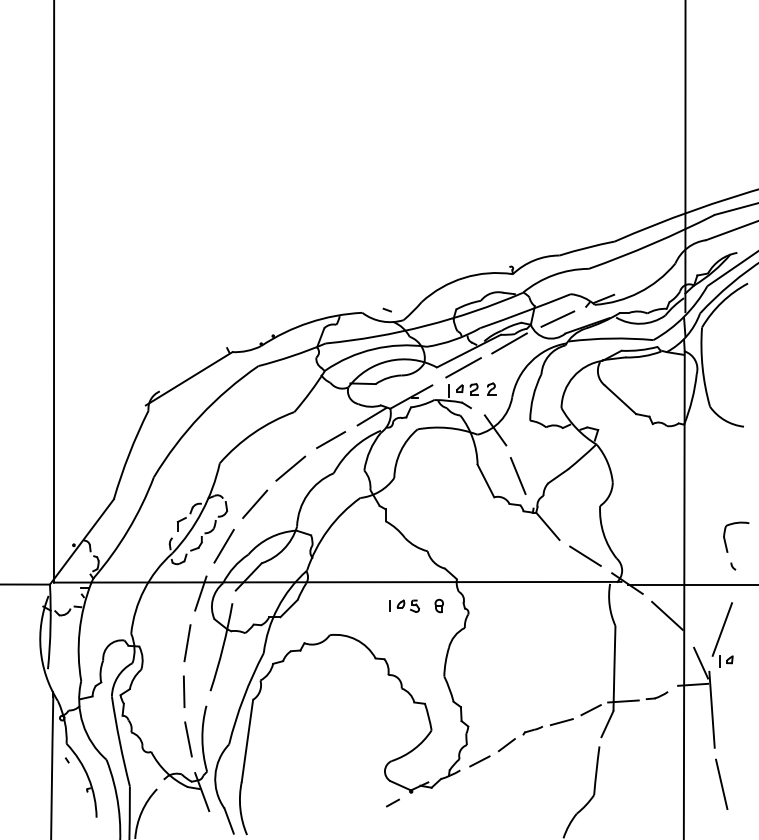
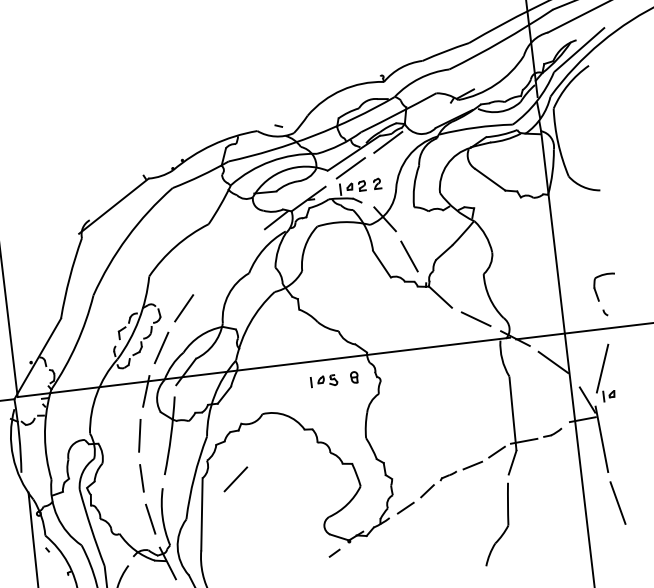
line: (557, 318) -> (427, 115), removed
line: (331, 440) -> (243, 245), removed
line: (290, 468) -> (235, 479), moved

